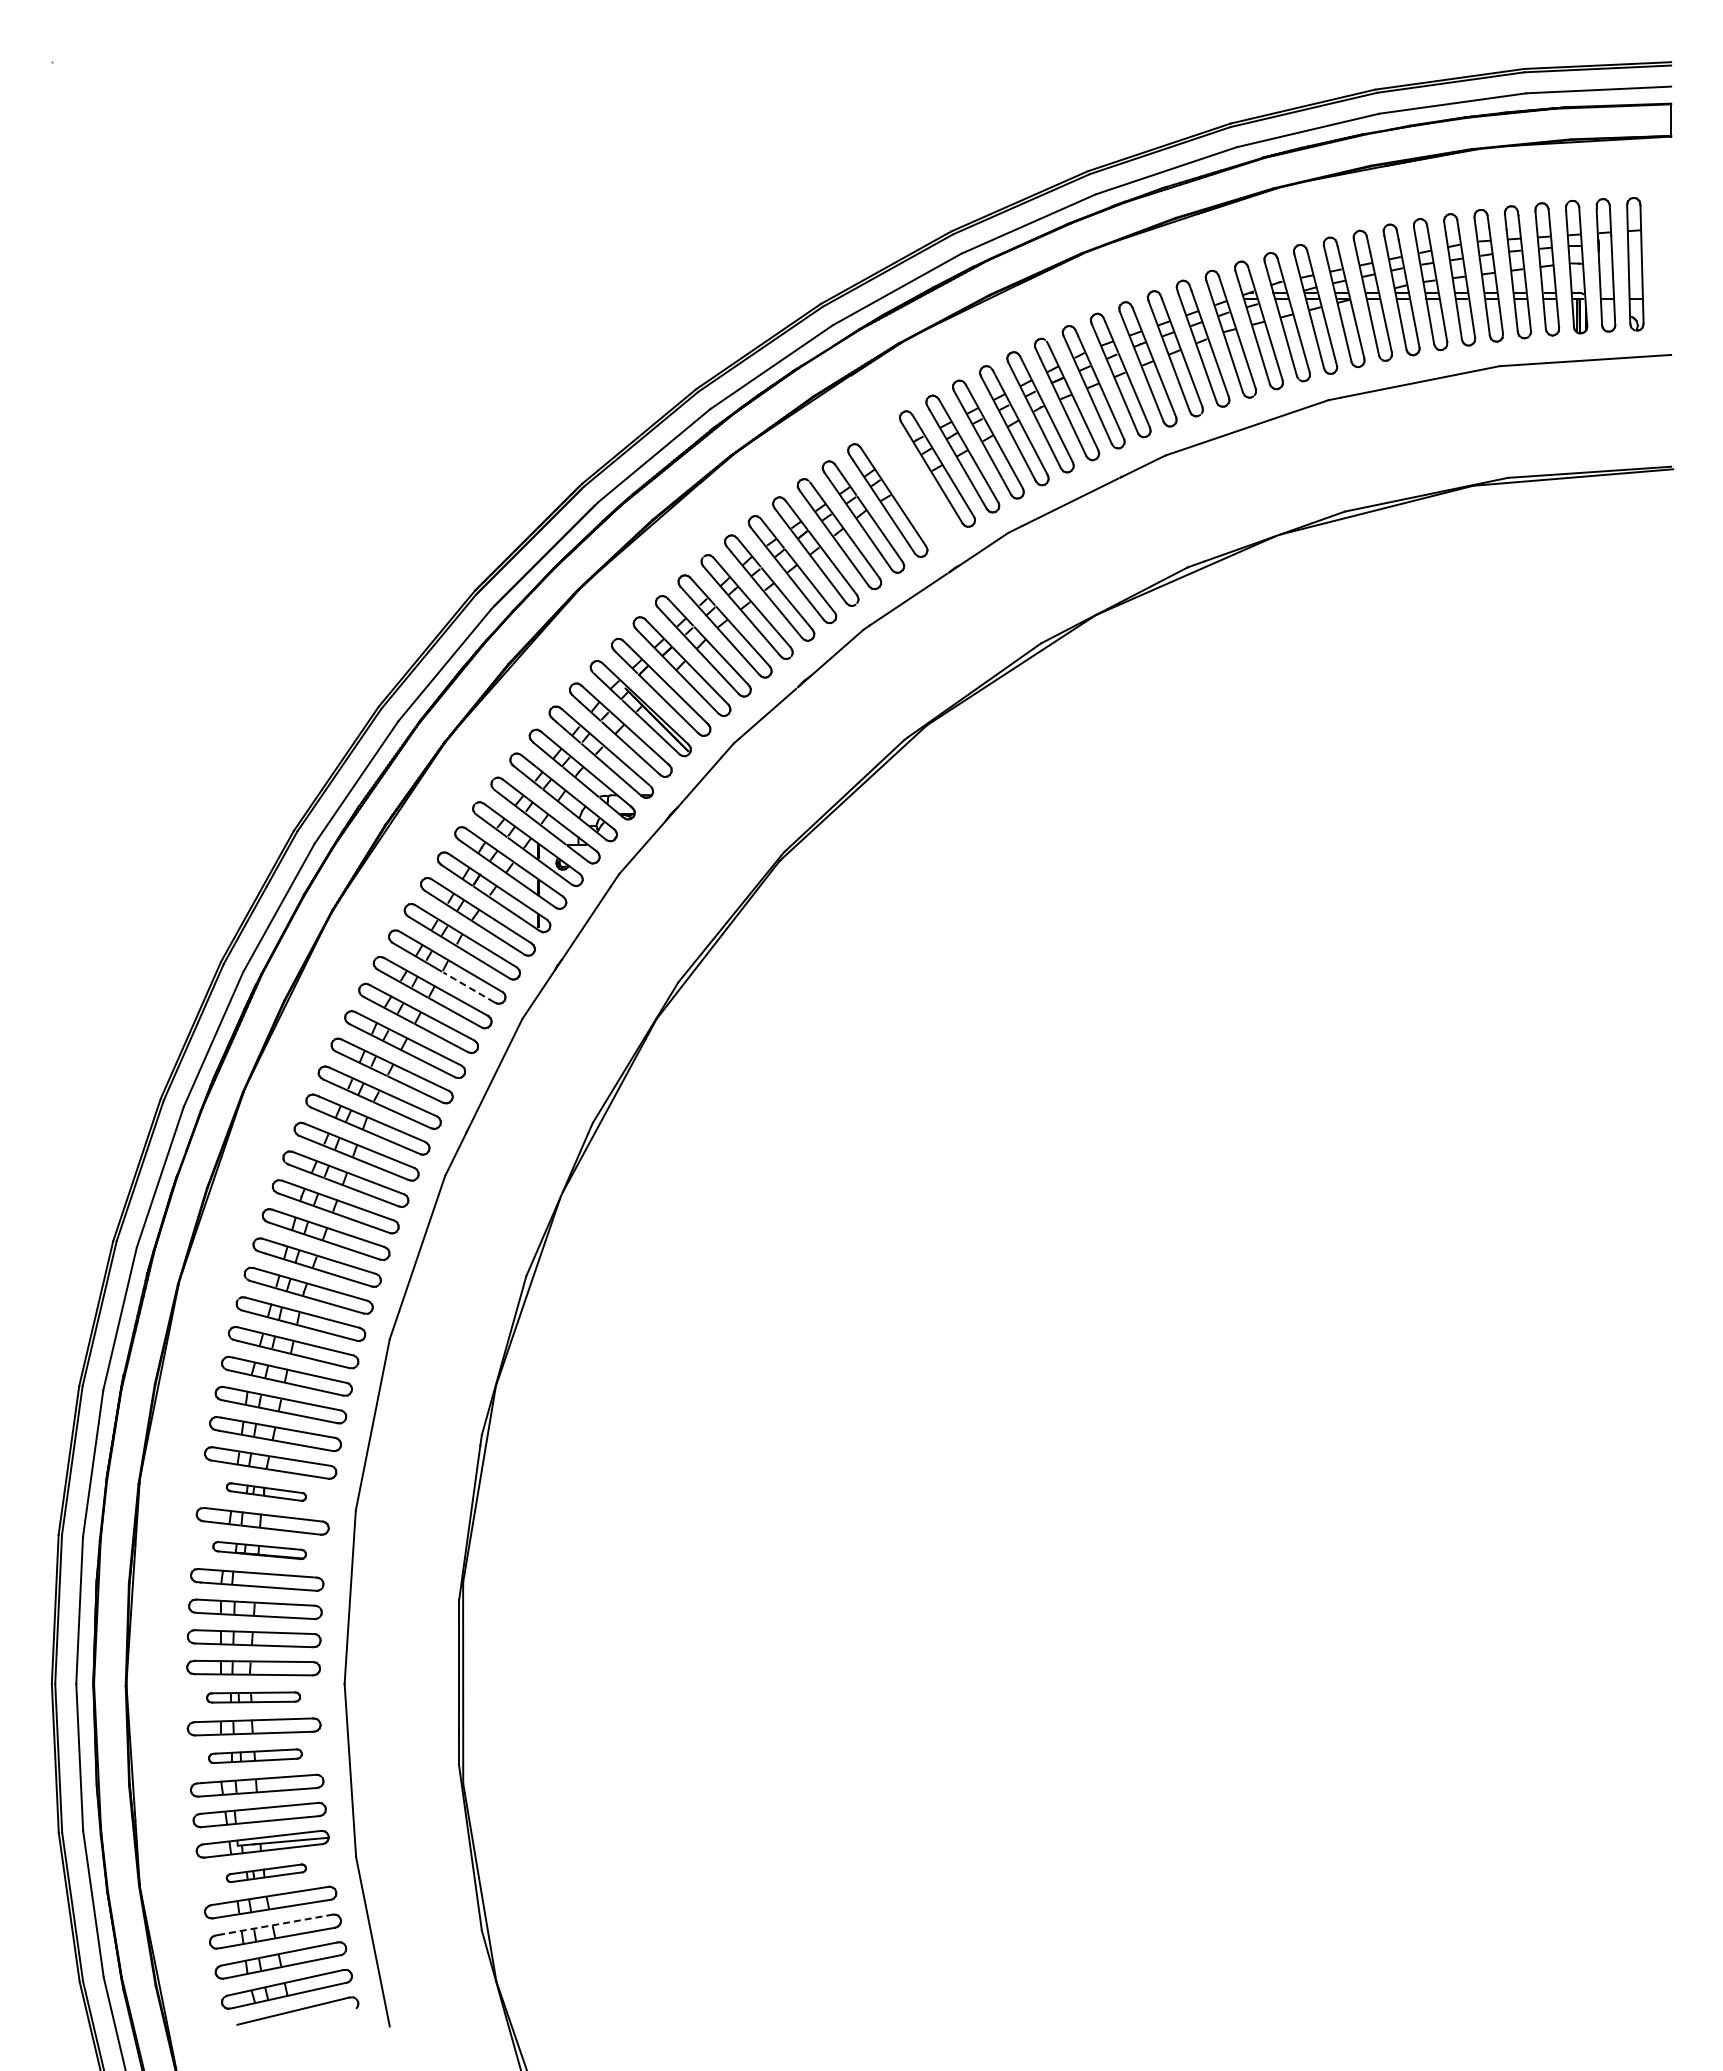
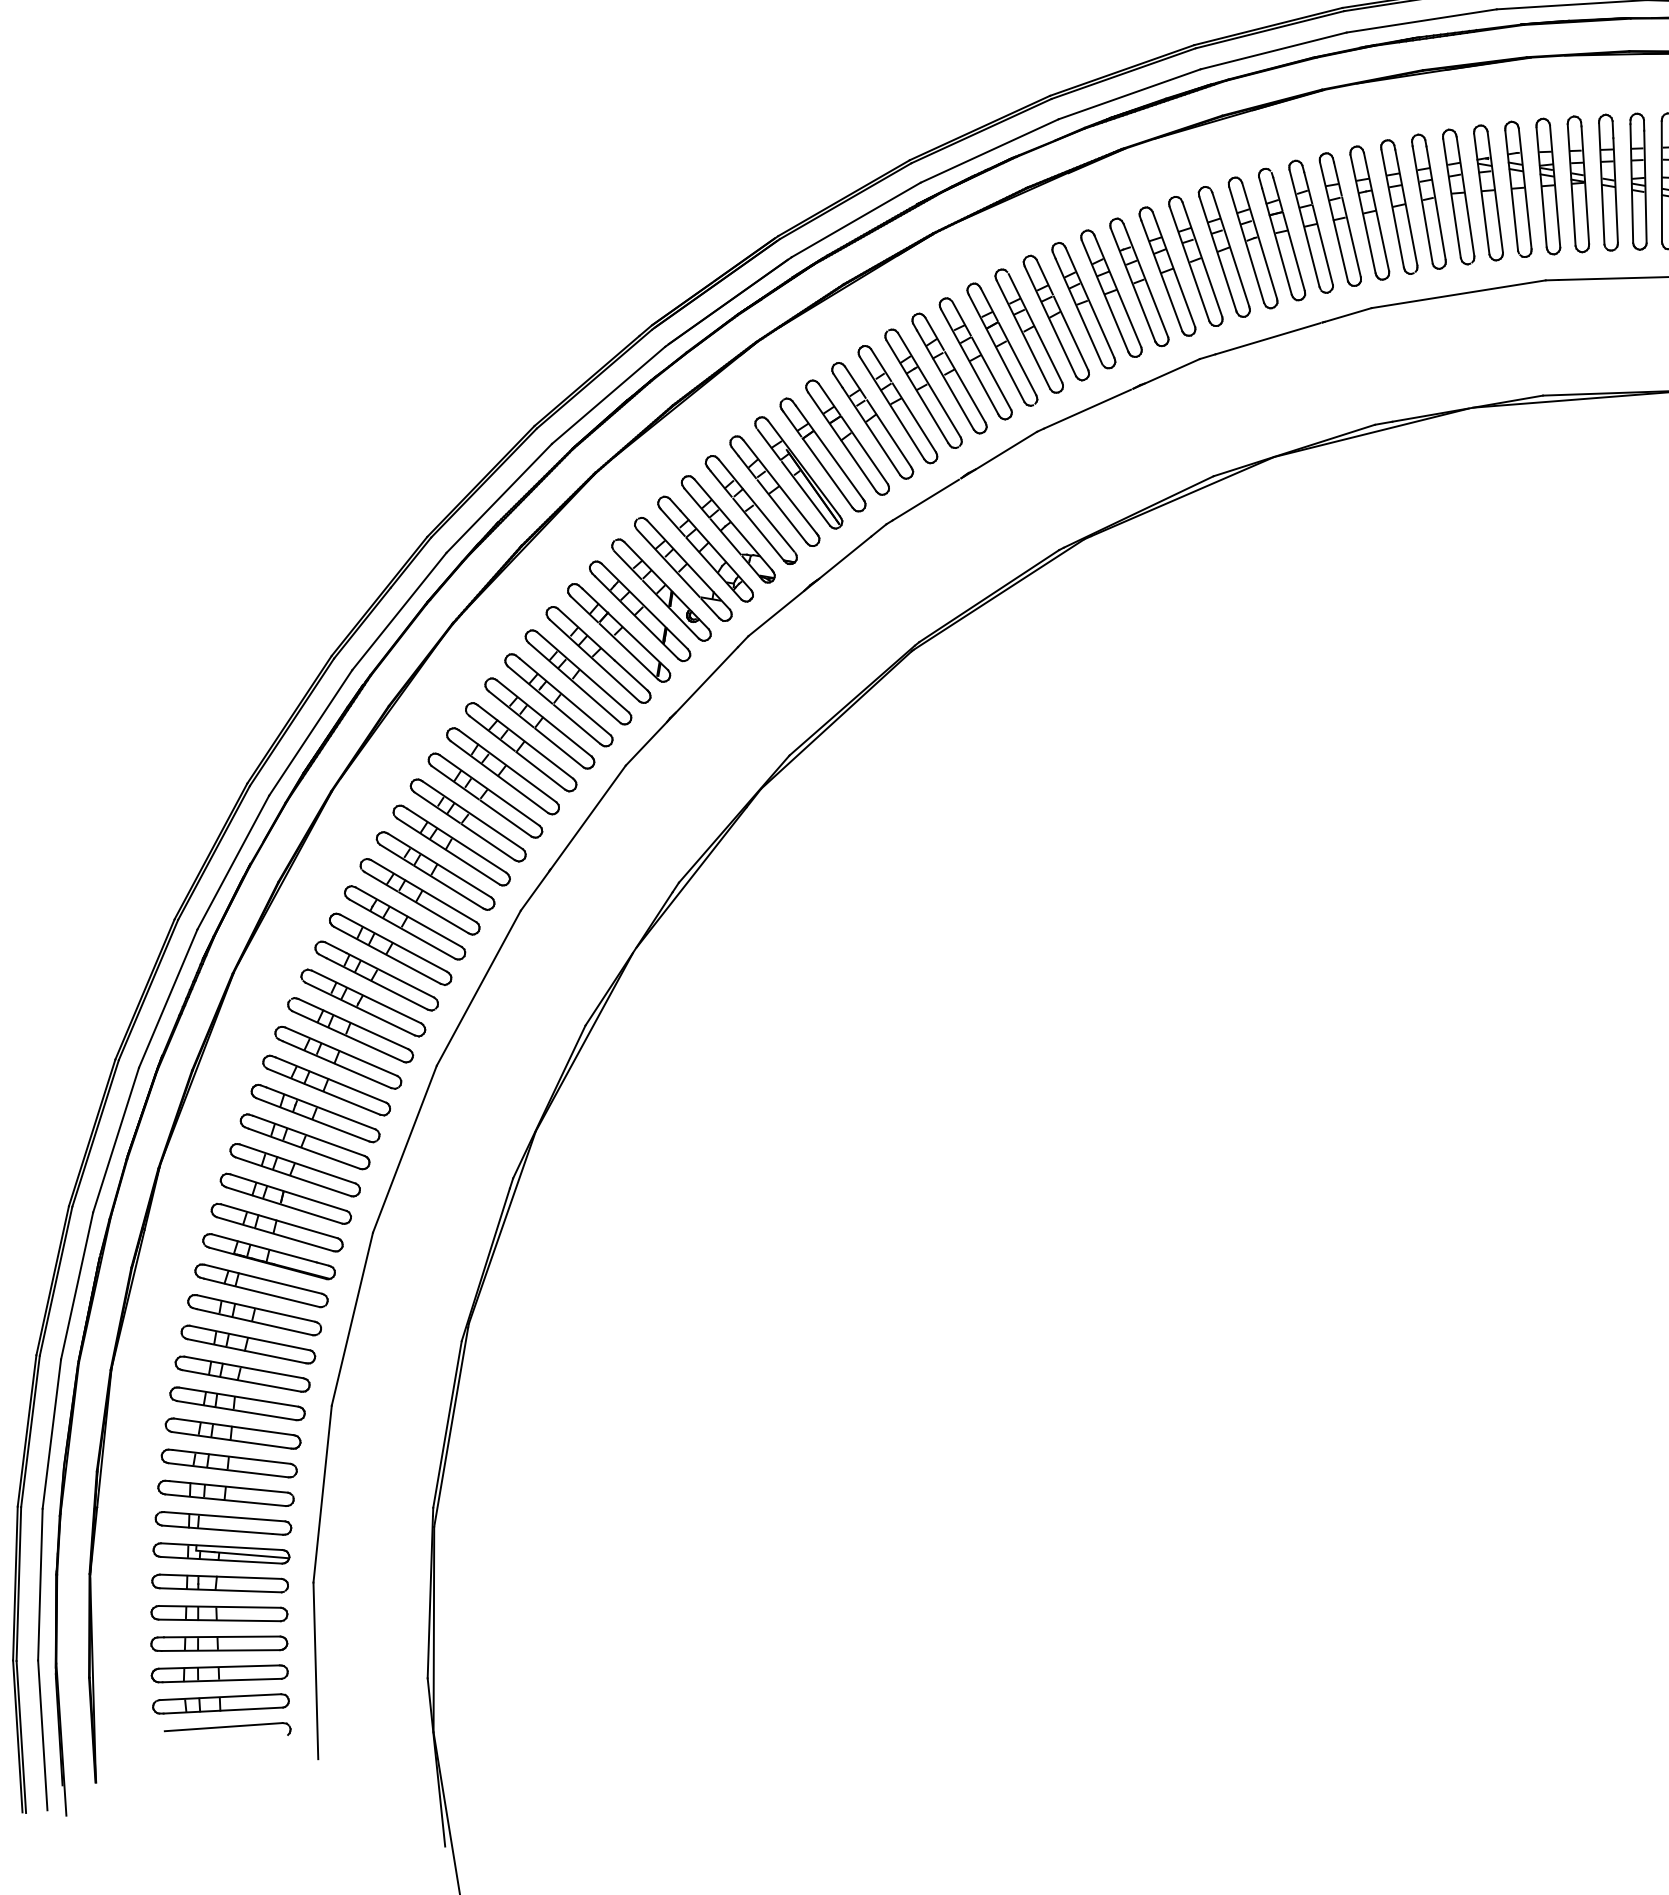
part: (911, 484) -> (1110, 293), added
line: (468, 987) -> (576, 724), dashed -> solid
part: (266, 1491) -> (286, 1198), size x1.67
part: (259, 1550) -> (268, 1256), size x1.43
part: (253, 1697) -> (237, 1403), size x1.43
part: (255, 1755) -> (229, 1462), size x1.43
part: (266, 1872) -> (220, 1582), size x1.67
line: (277, 1924) -> (222, 1636), dashed -> solid

